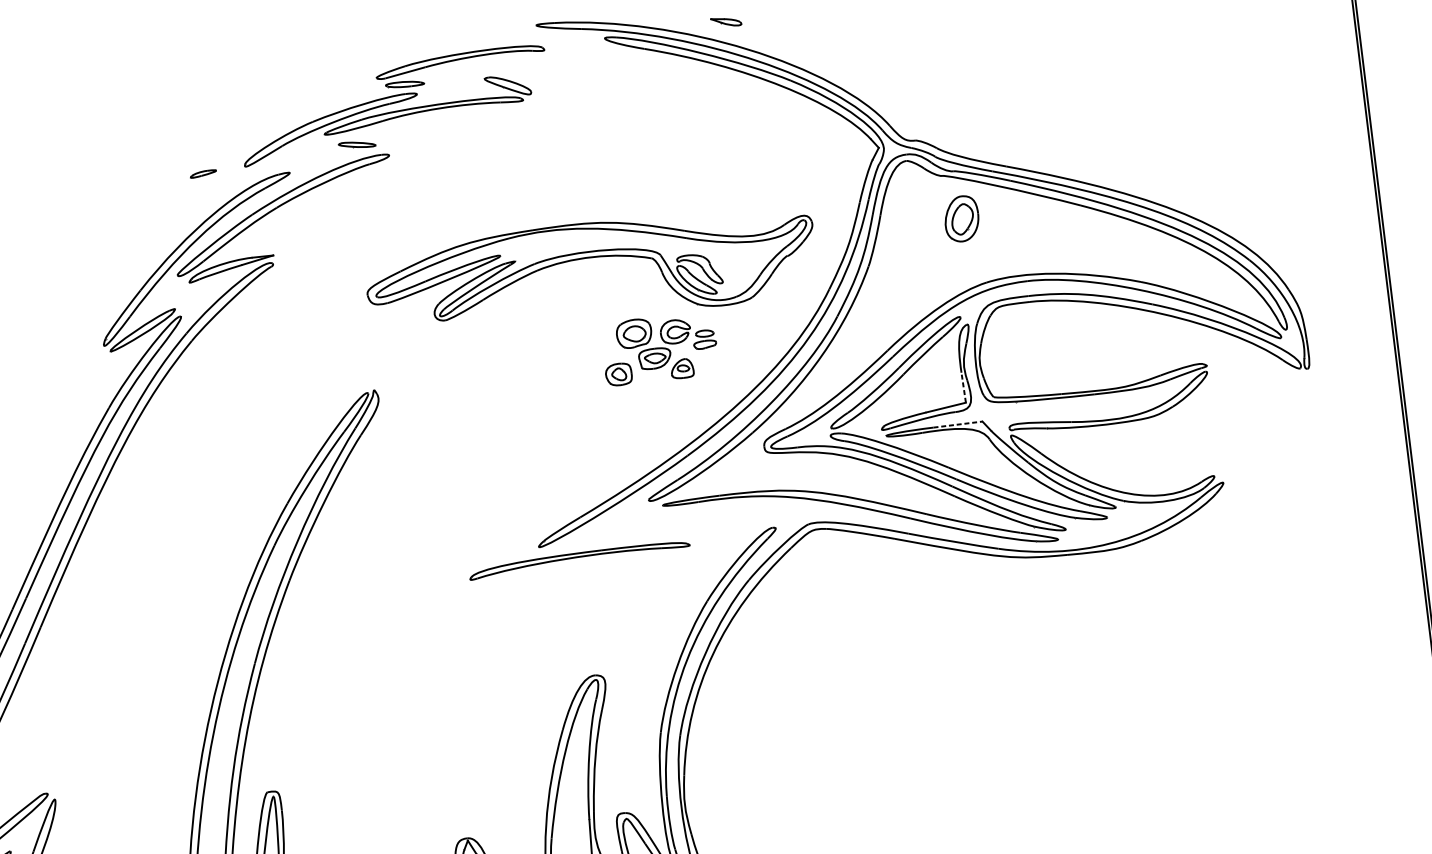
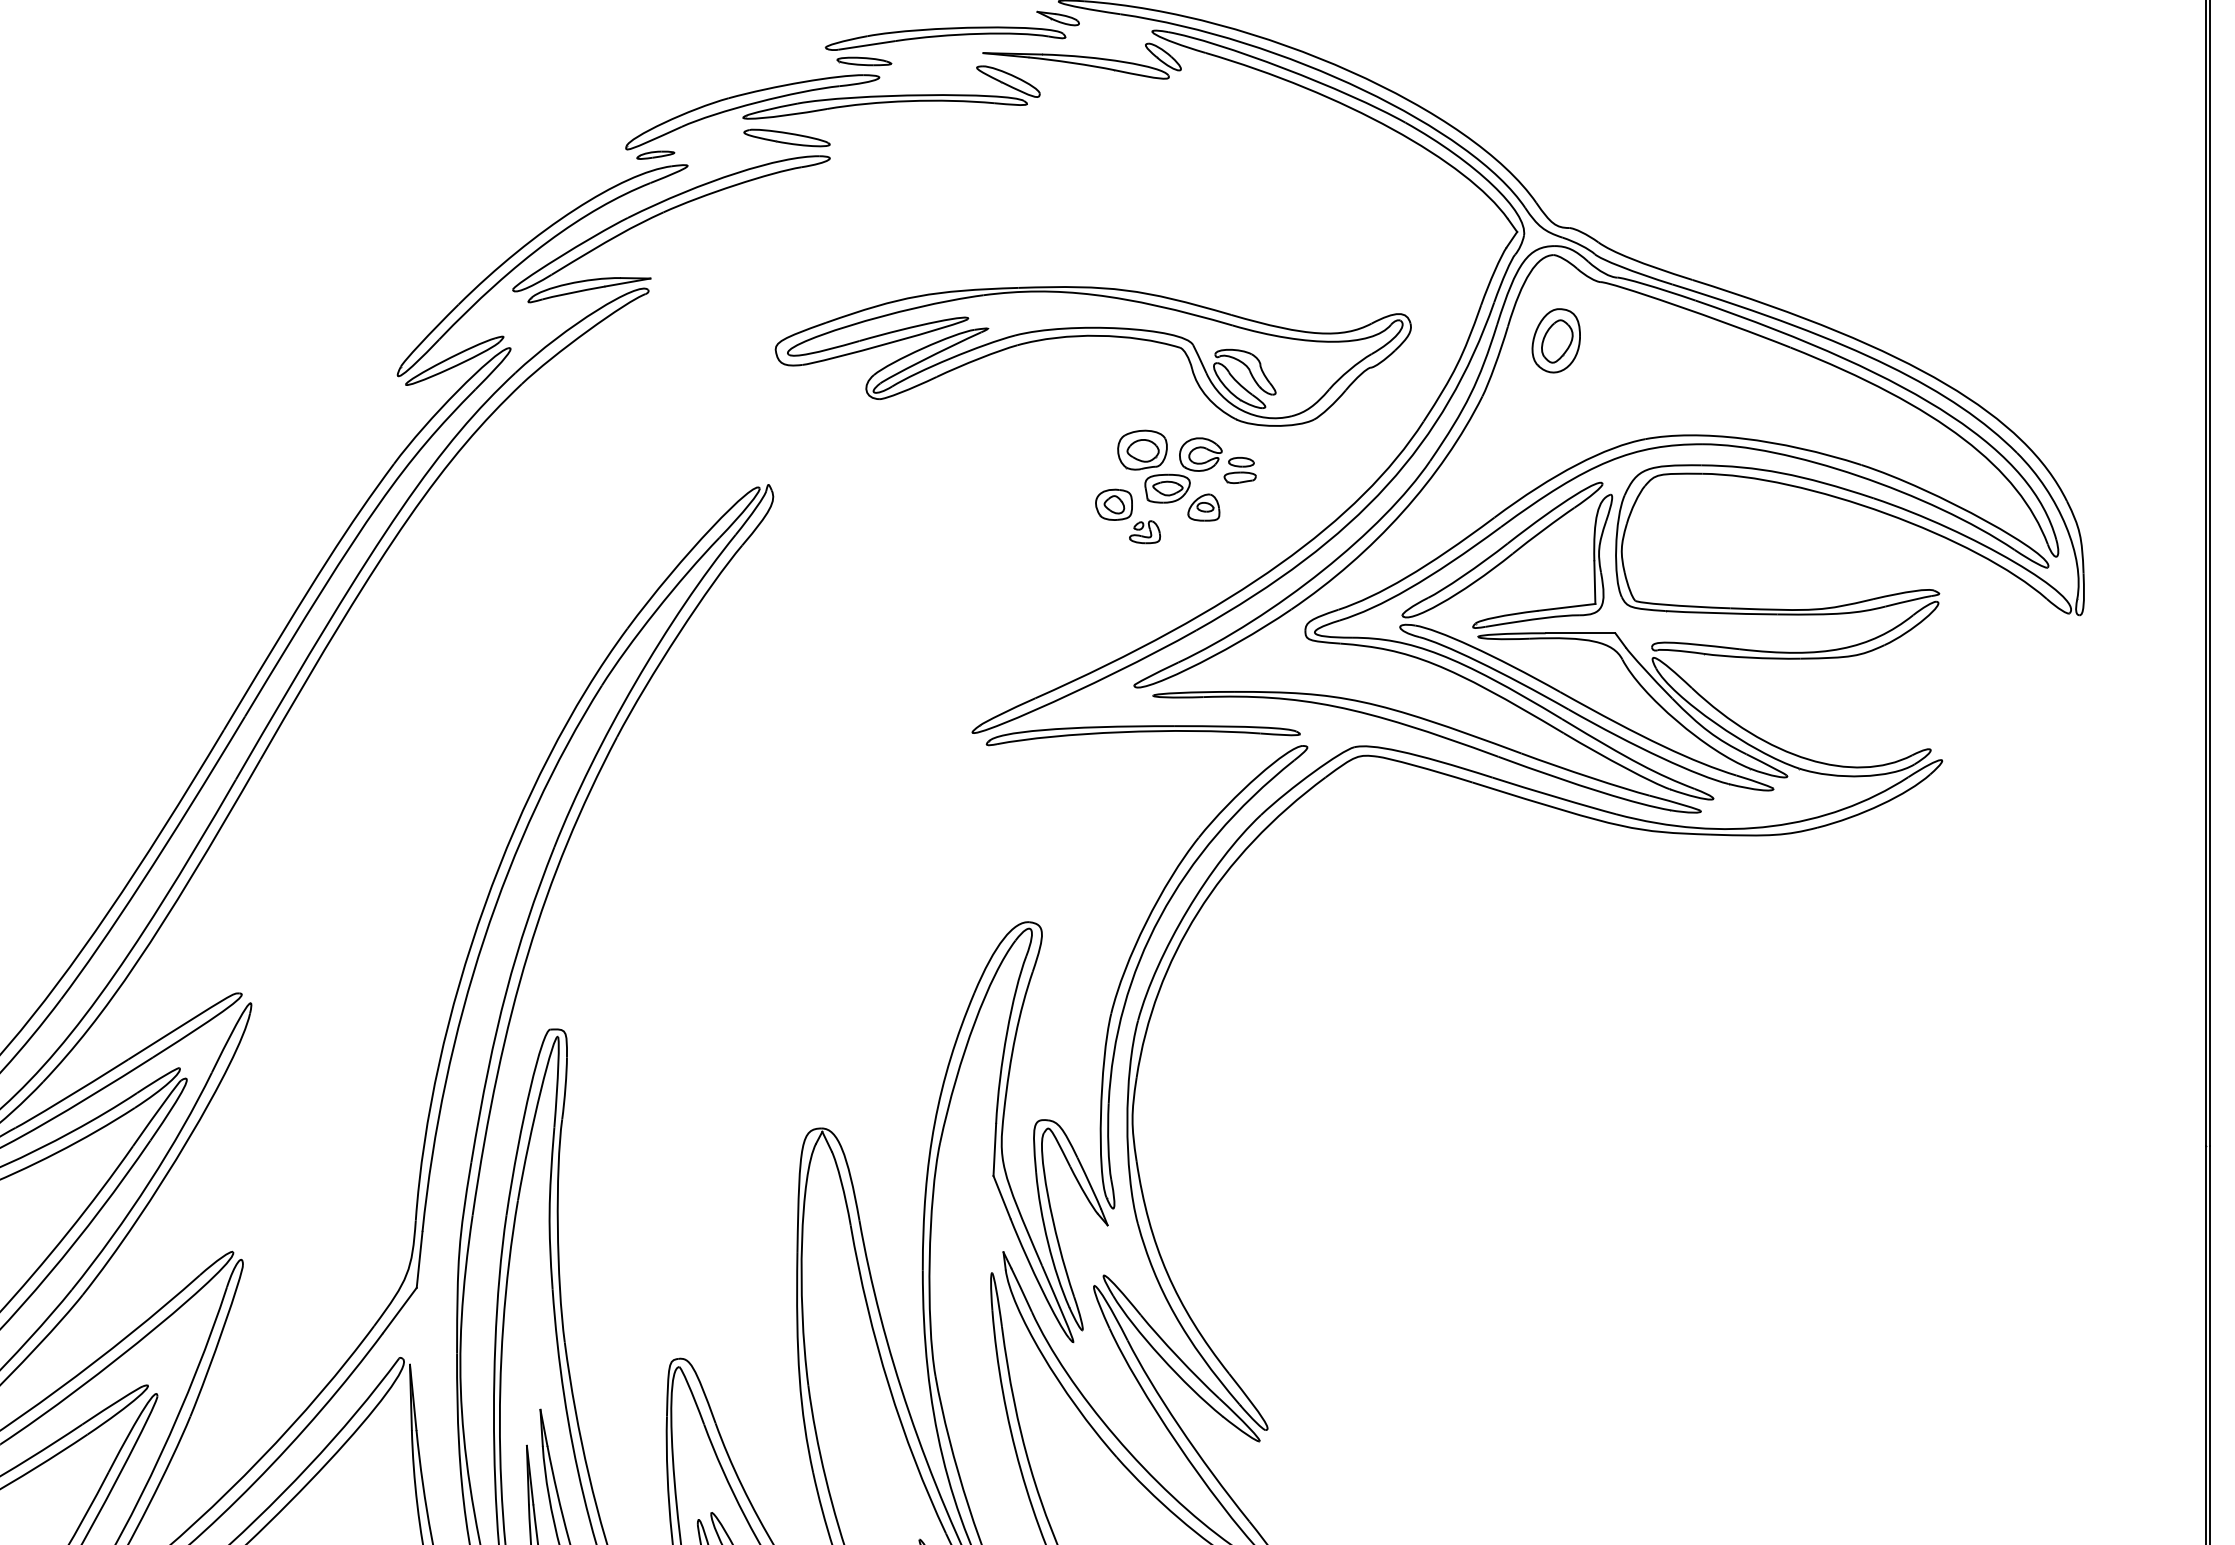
part: (725, 22) -> (1057, 18), moved
part: (557, 64) -> (1081, 60), added
part: (356, 144) -> (786, 137), size x1.67
part: (203, 173) -> (655, 154), moved
part: (961, 218) -> (1555, 340), moved
line: (963, 387) -> (1594, 582), dashed -> solid
part: (643, 391) -> (1145, 532), added
line: (958, 424) -> (1580, 633), dashed -> solid
part: (579, 559) -> (1142, 735), moved

